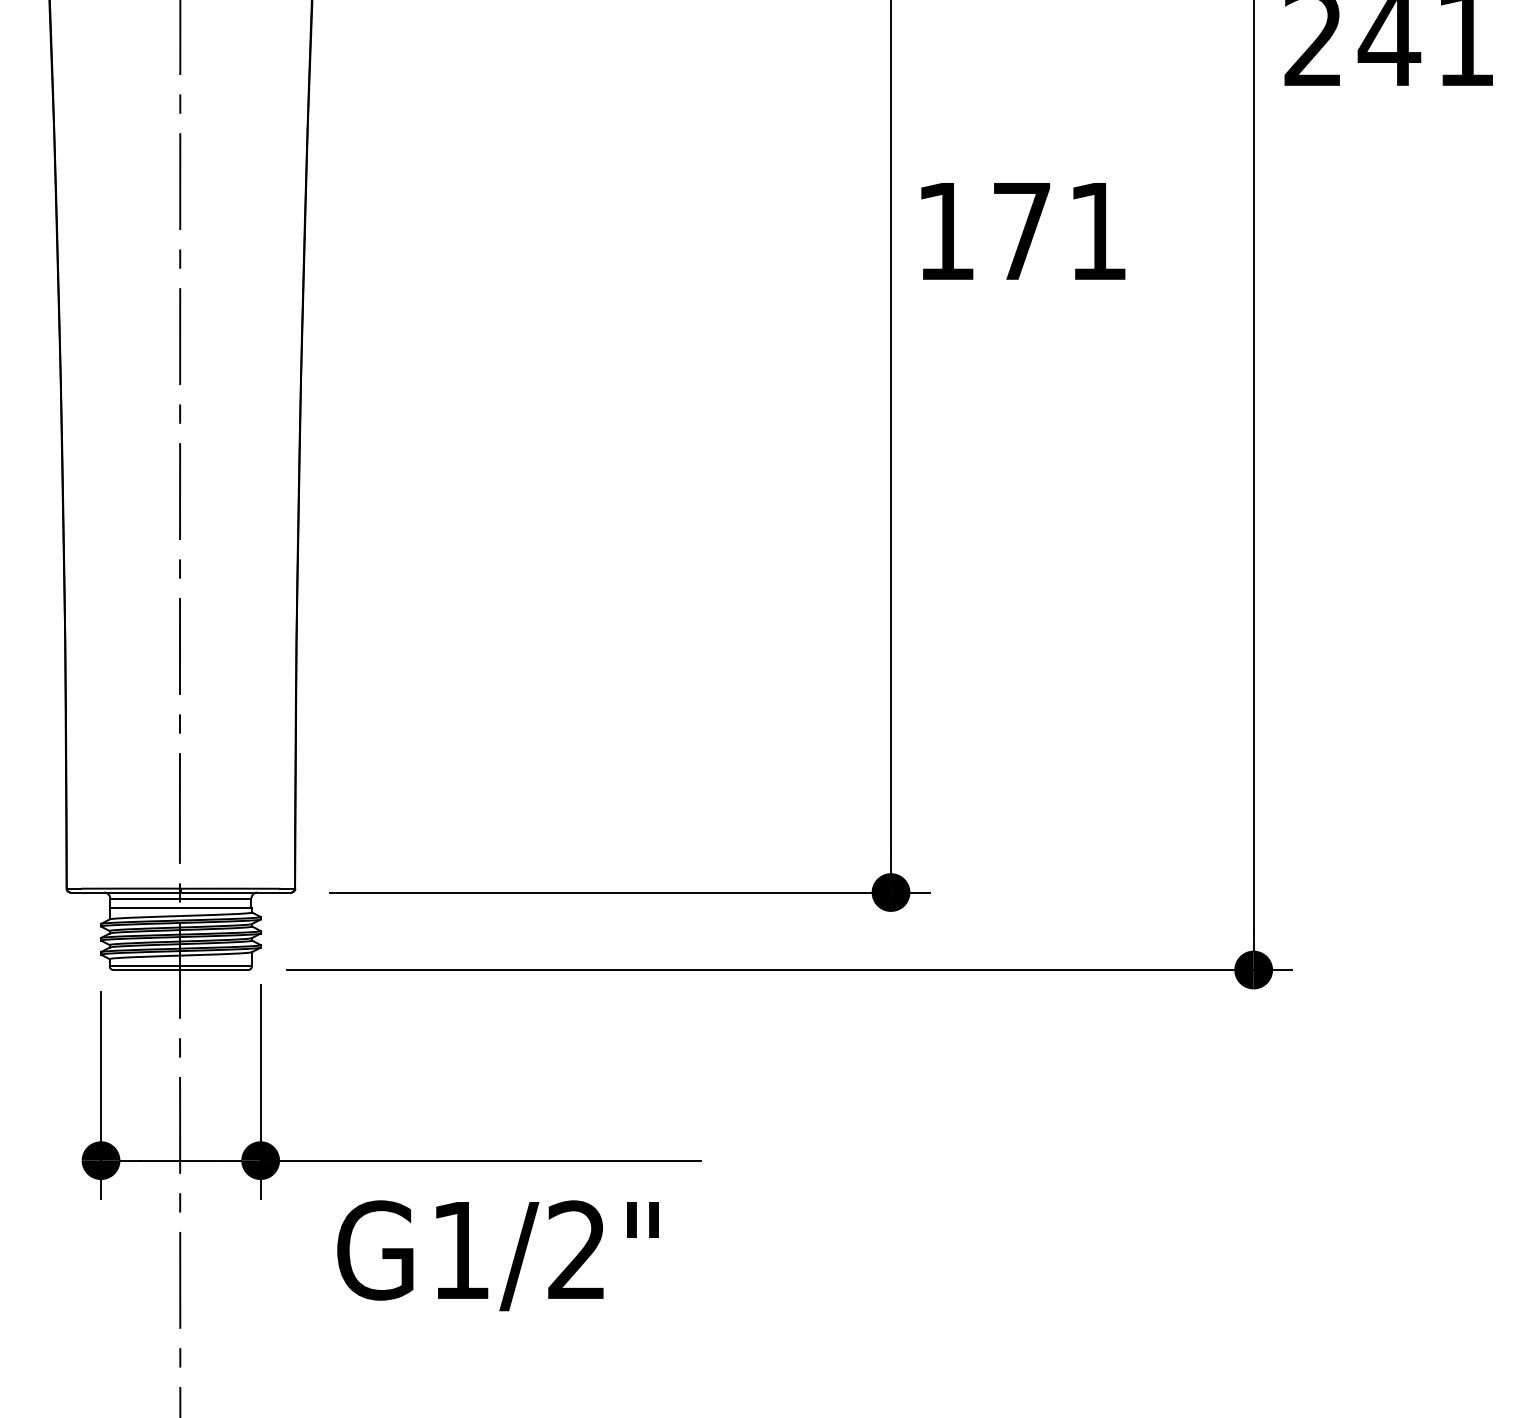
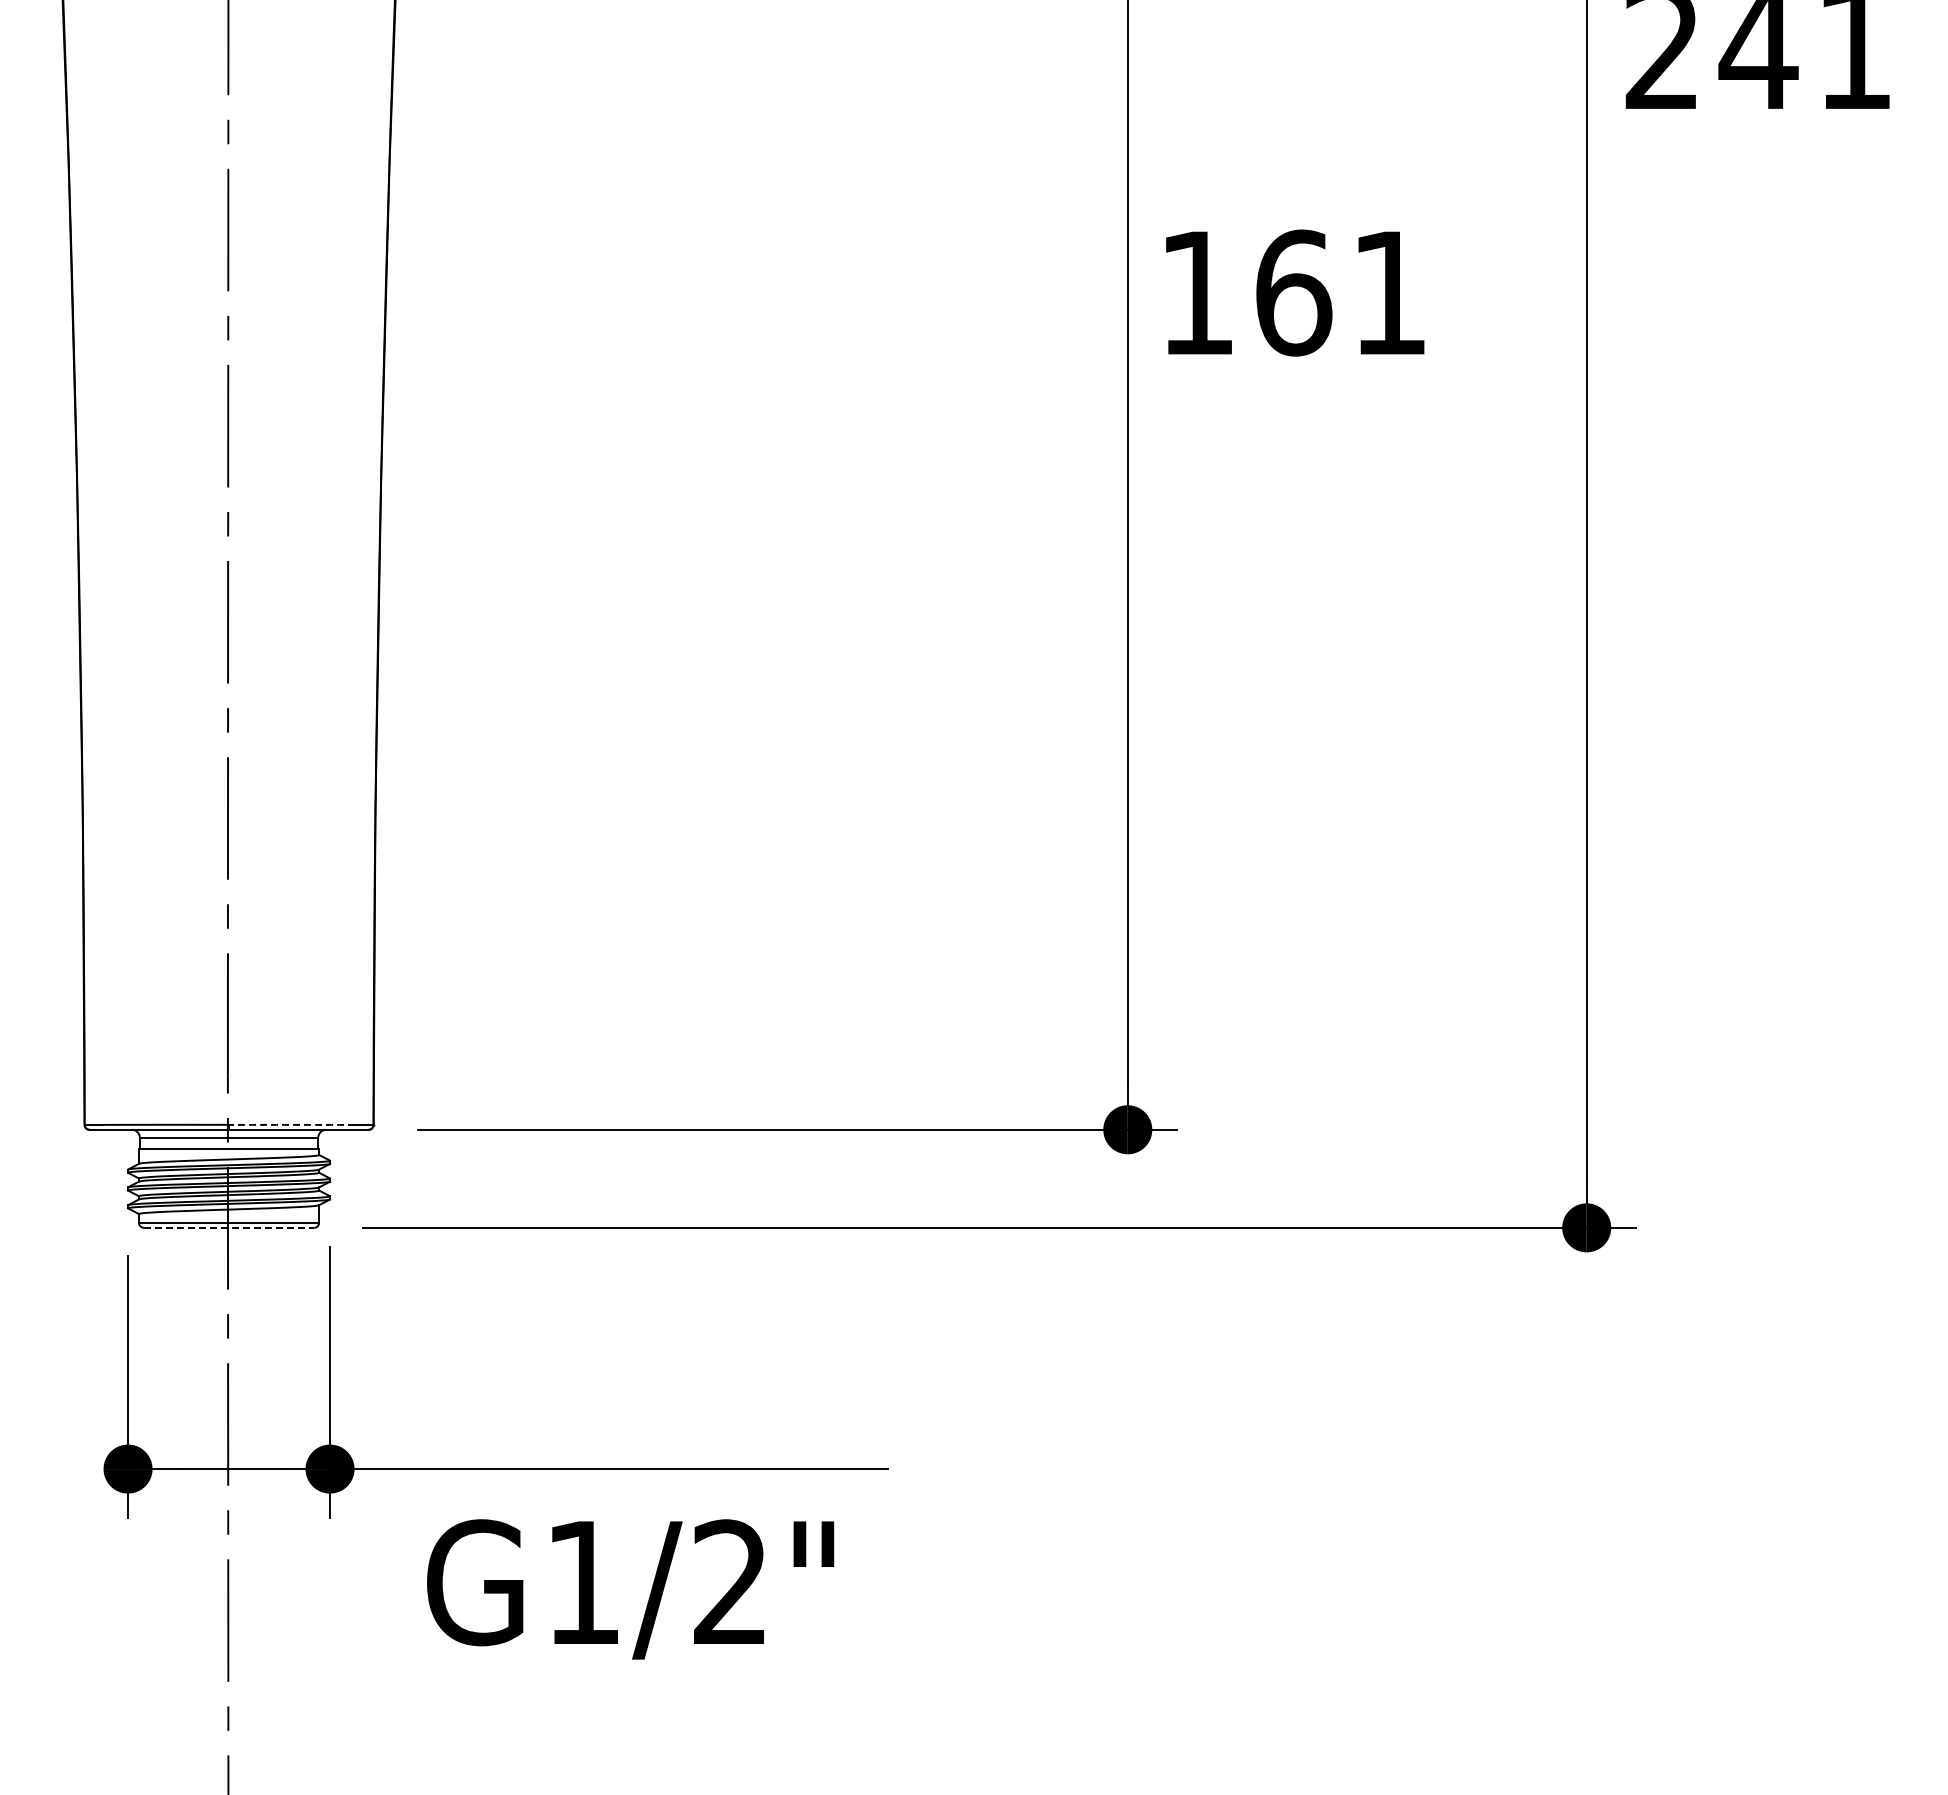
text: (1022, 230) -> (1294, 292), 171 -> 161
arc: (230, 888) -> (292, 1124), solid -> dashed
line: (181, 969) -> (229, 1227), solid -> dashed

